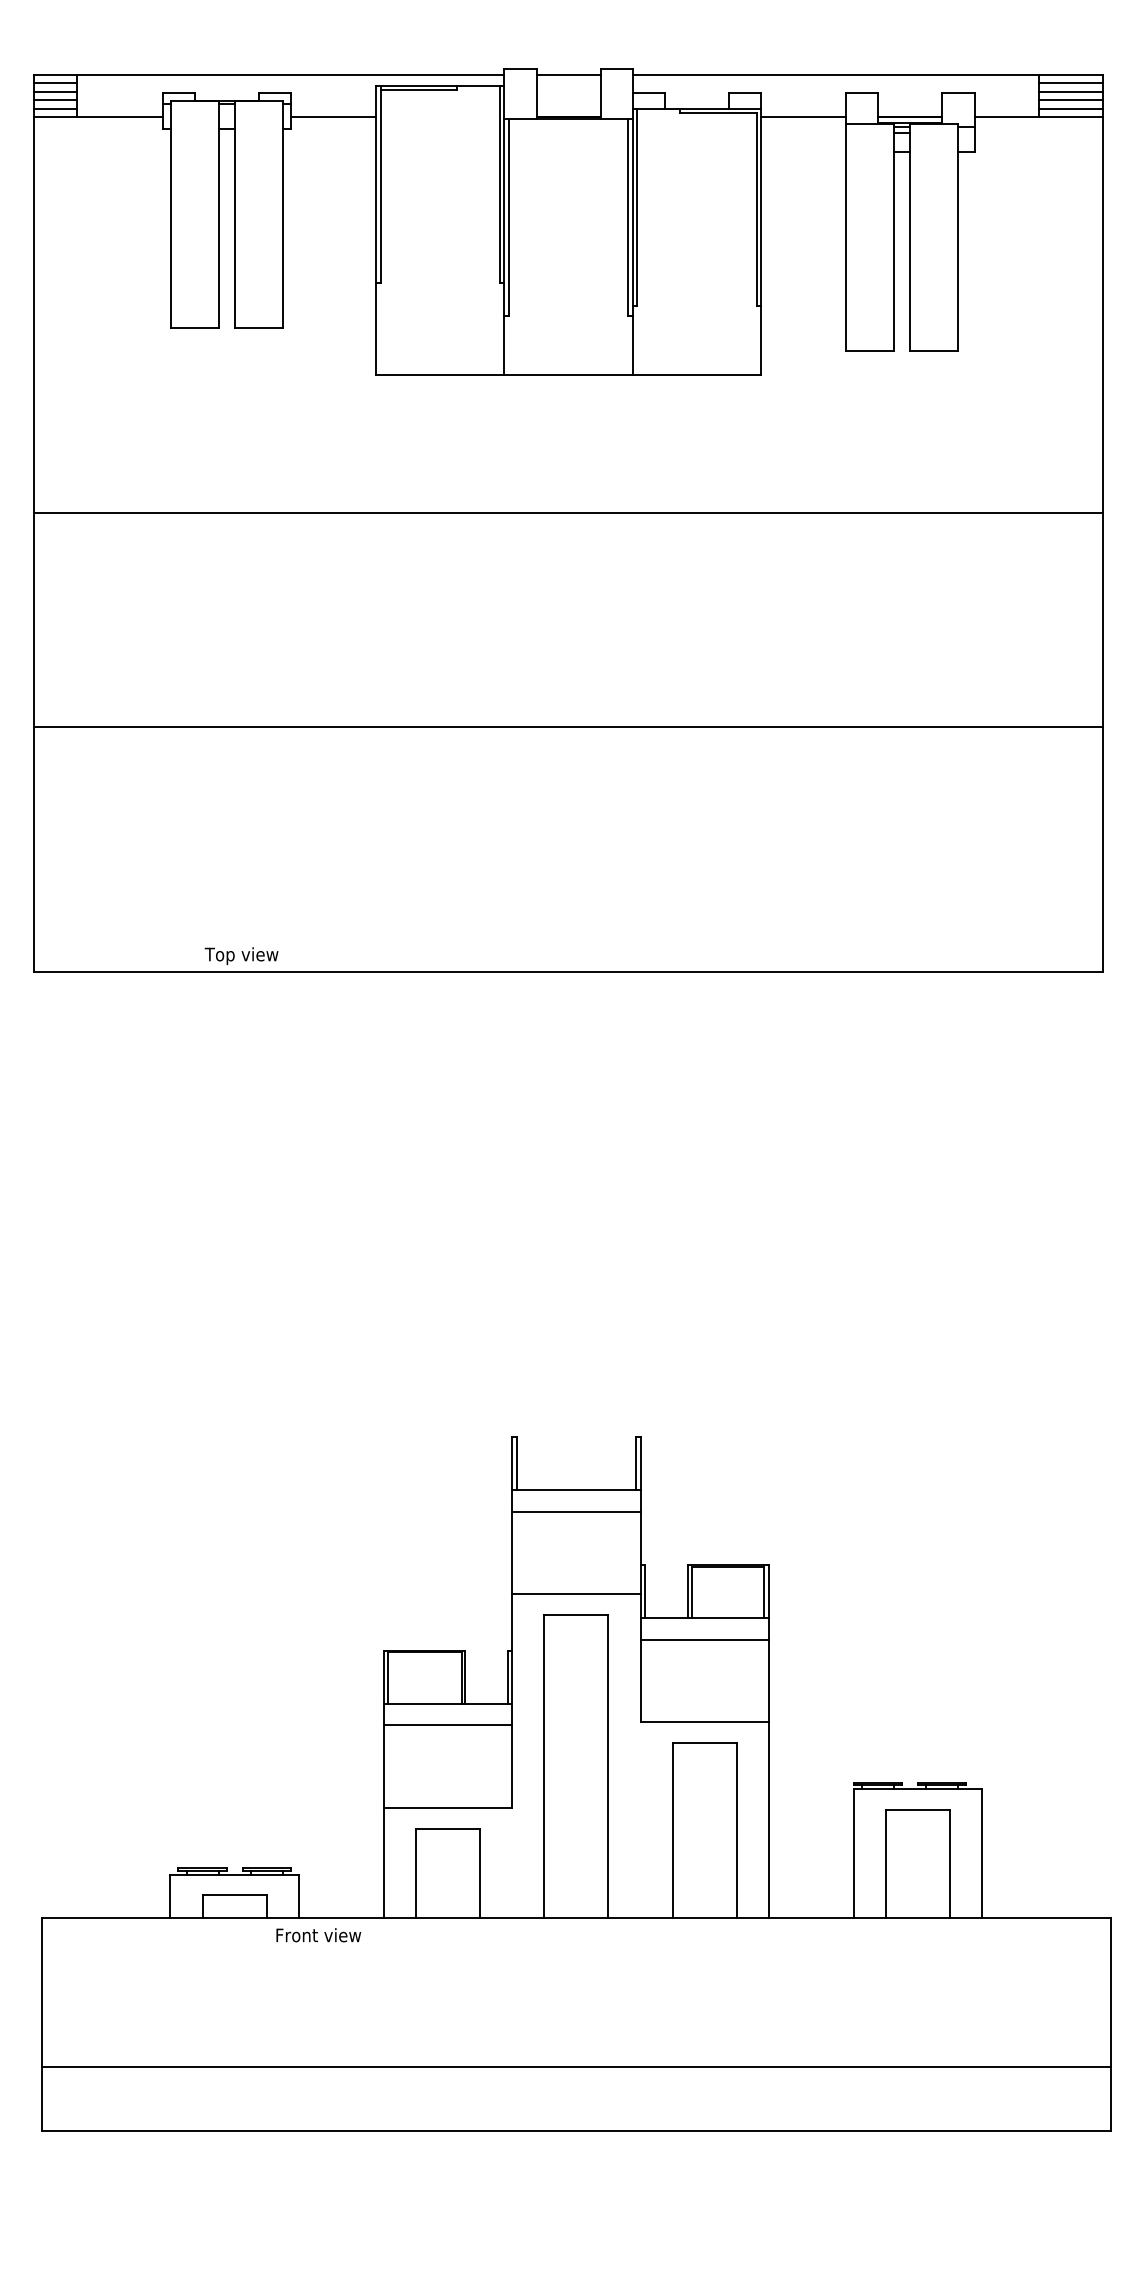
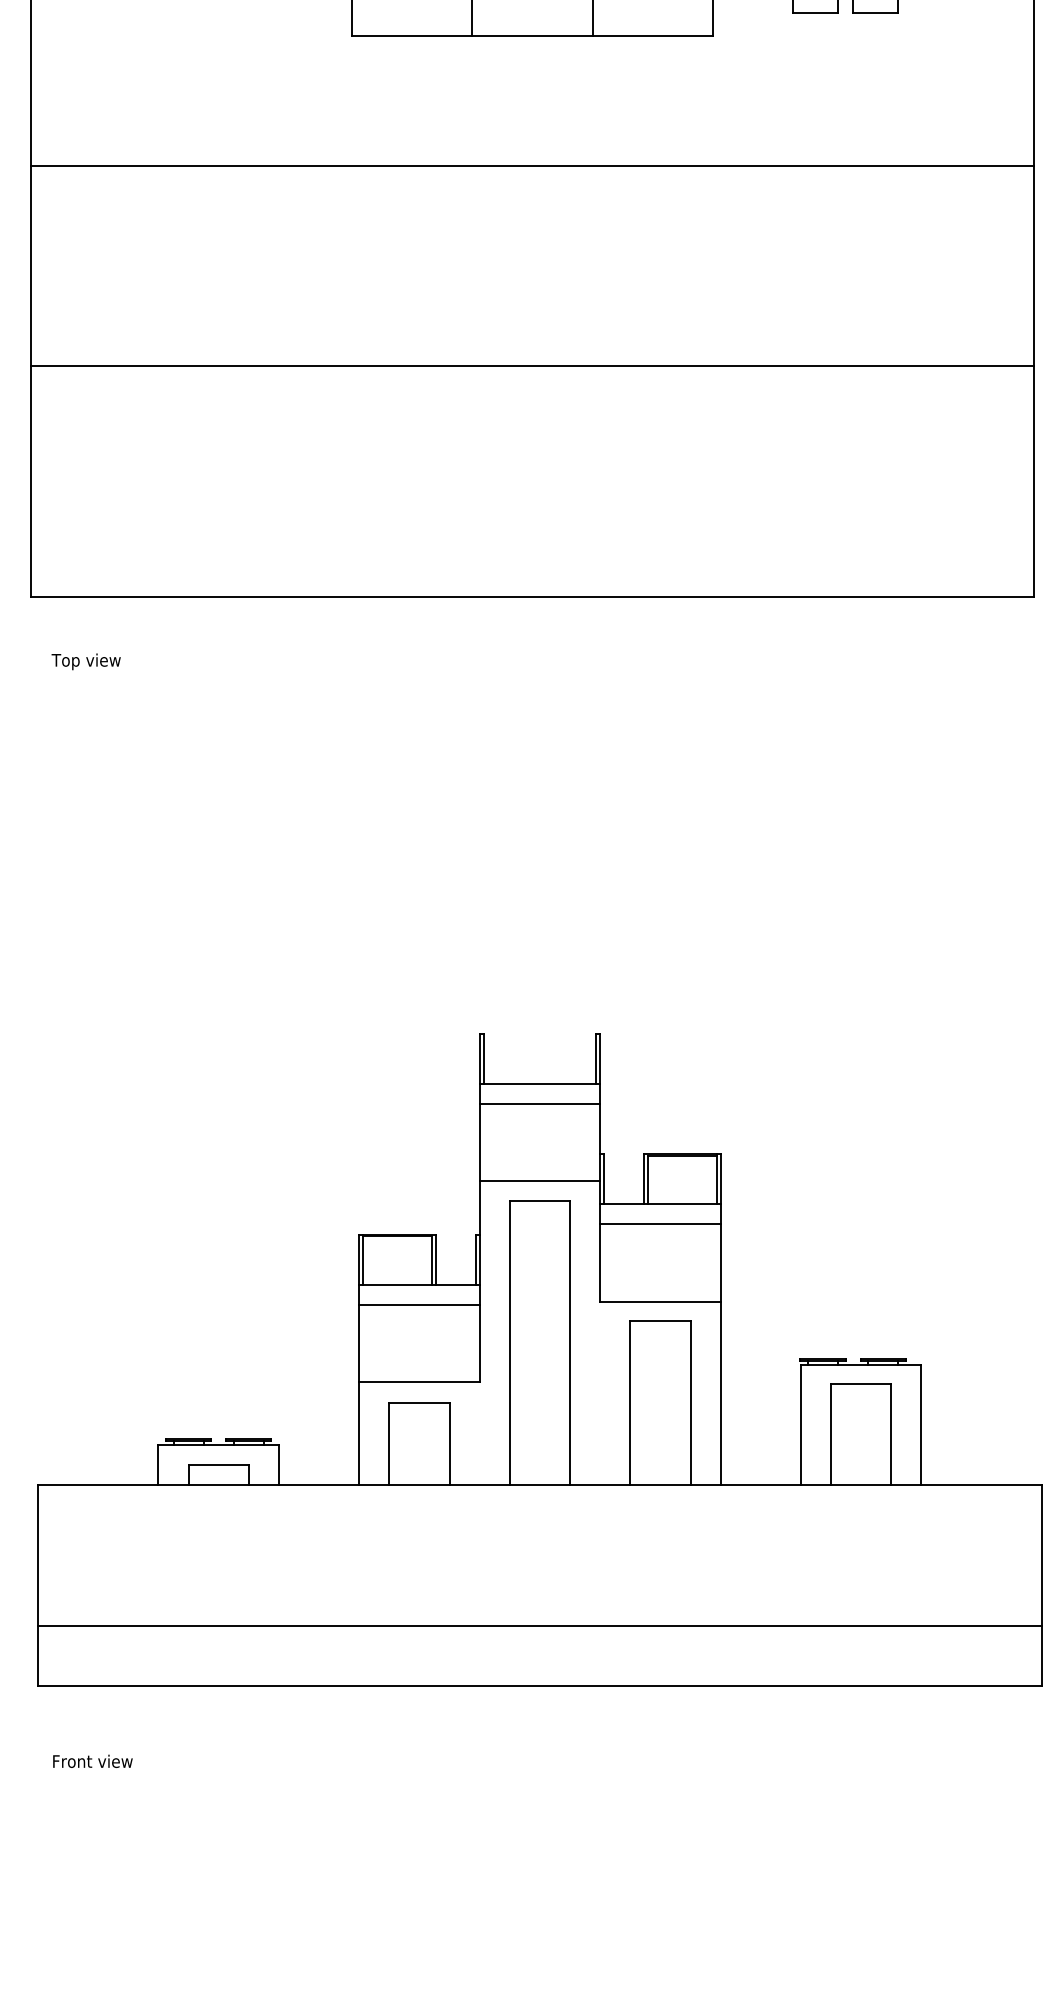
text: (241, 955) -> (86, 661), moved
text: (318, 1935) -> (92, 1761), moved

